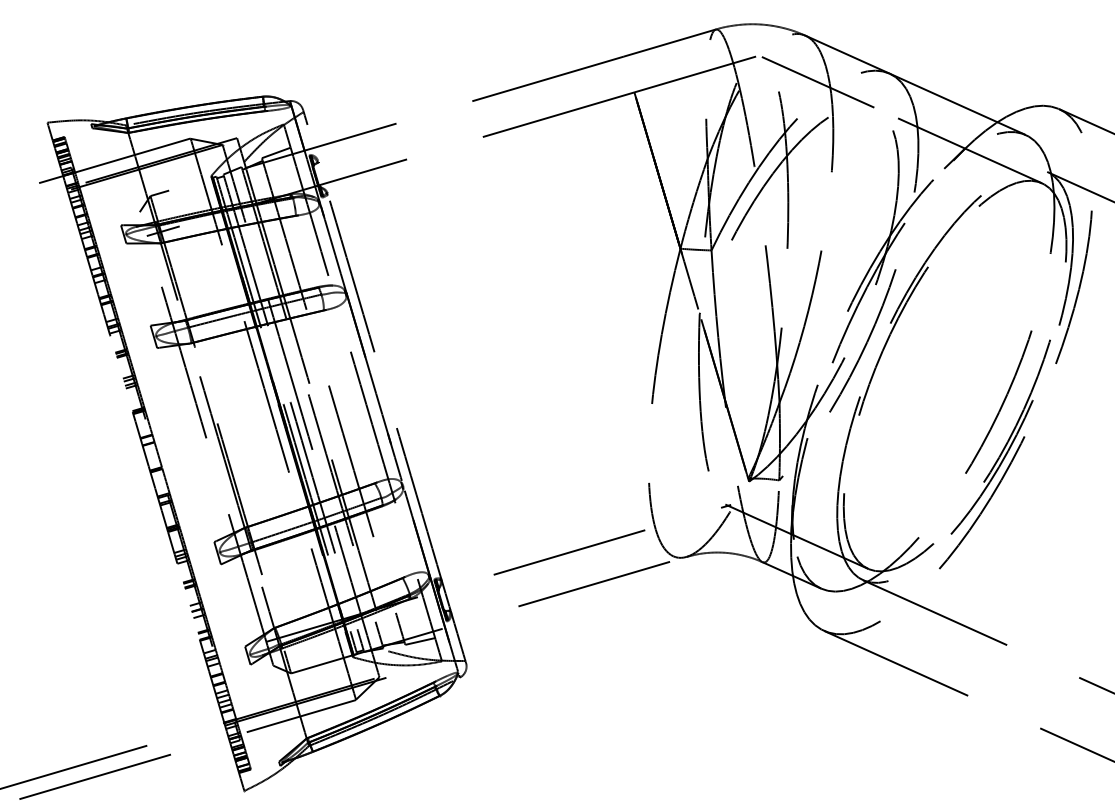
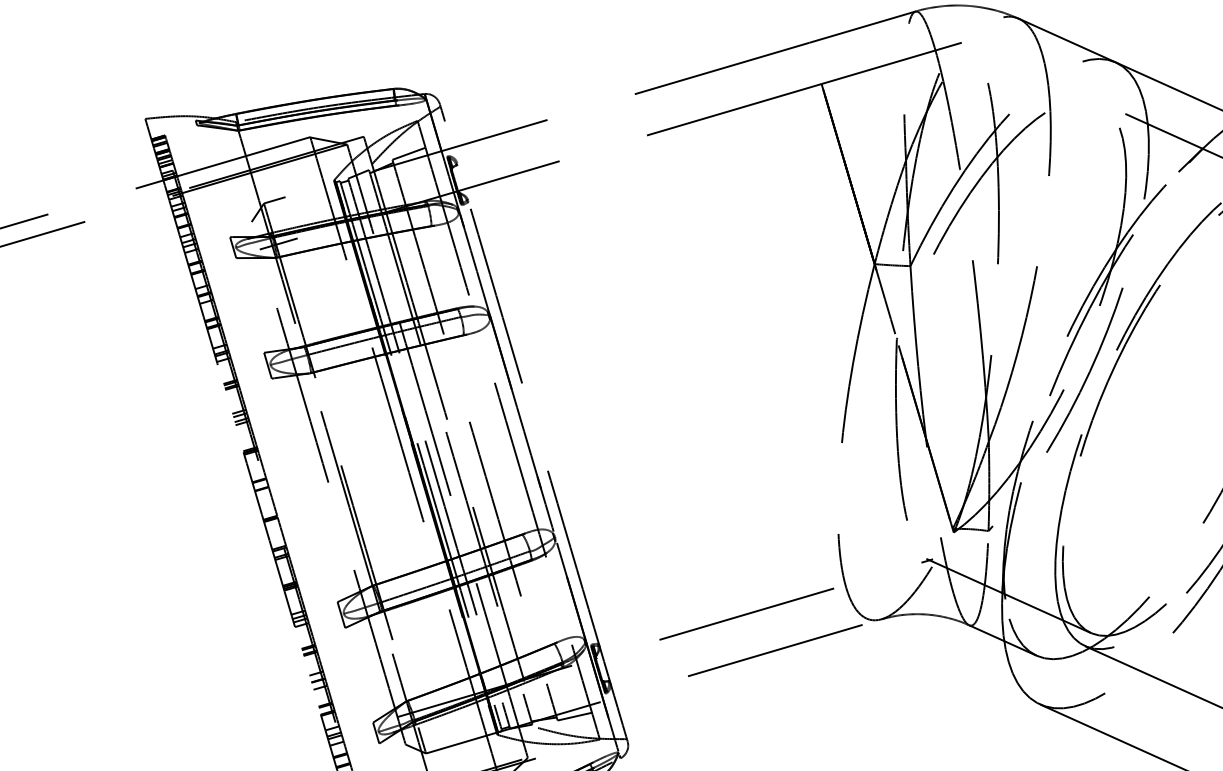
line: (817, 81) -> (1032, 71), removed

